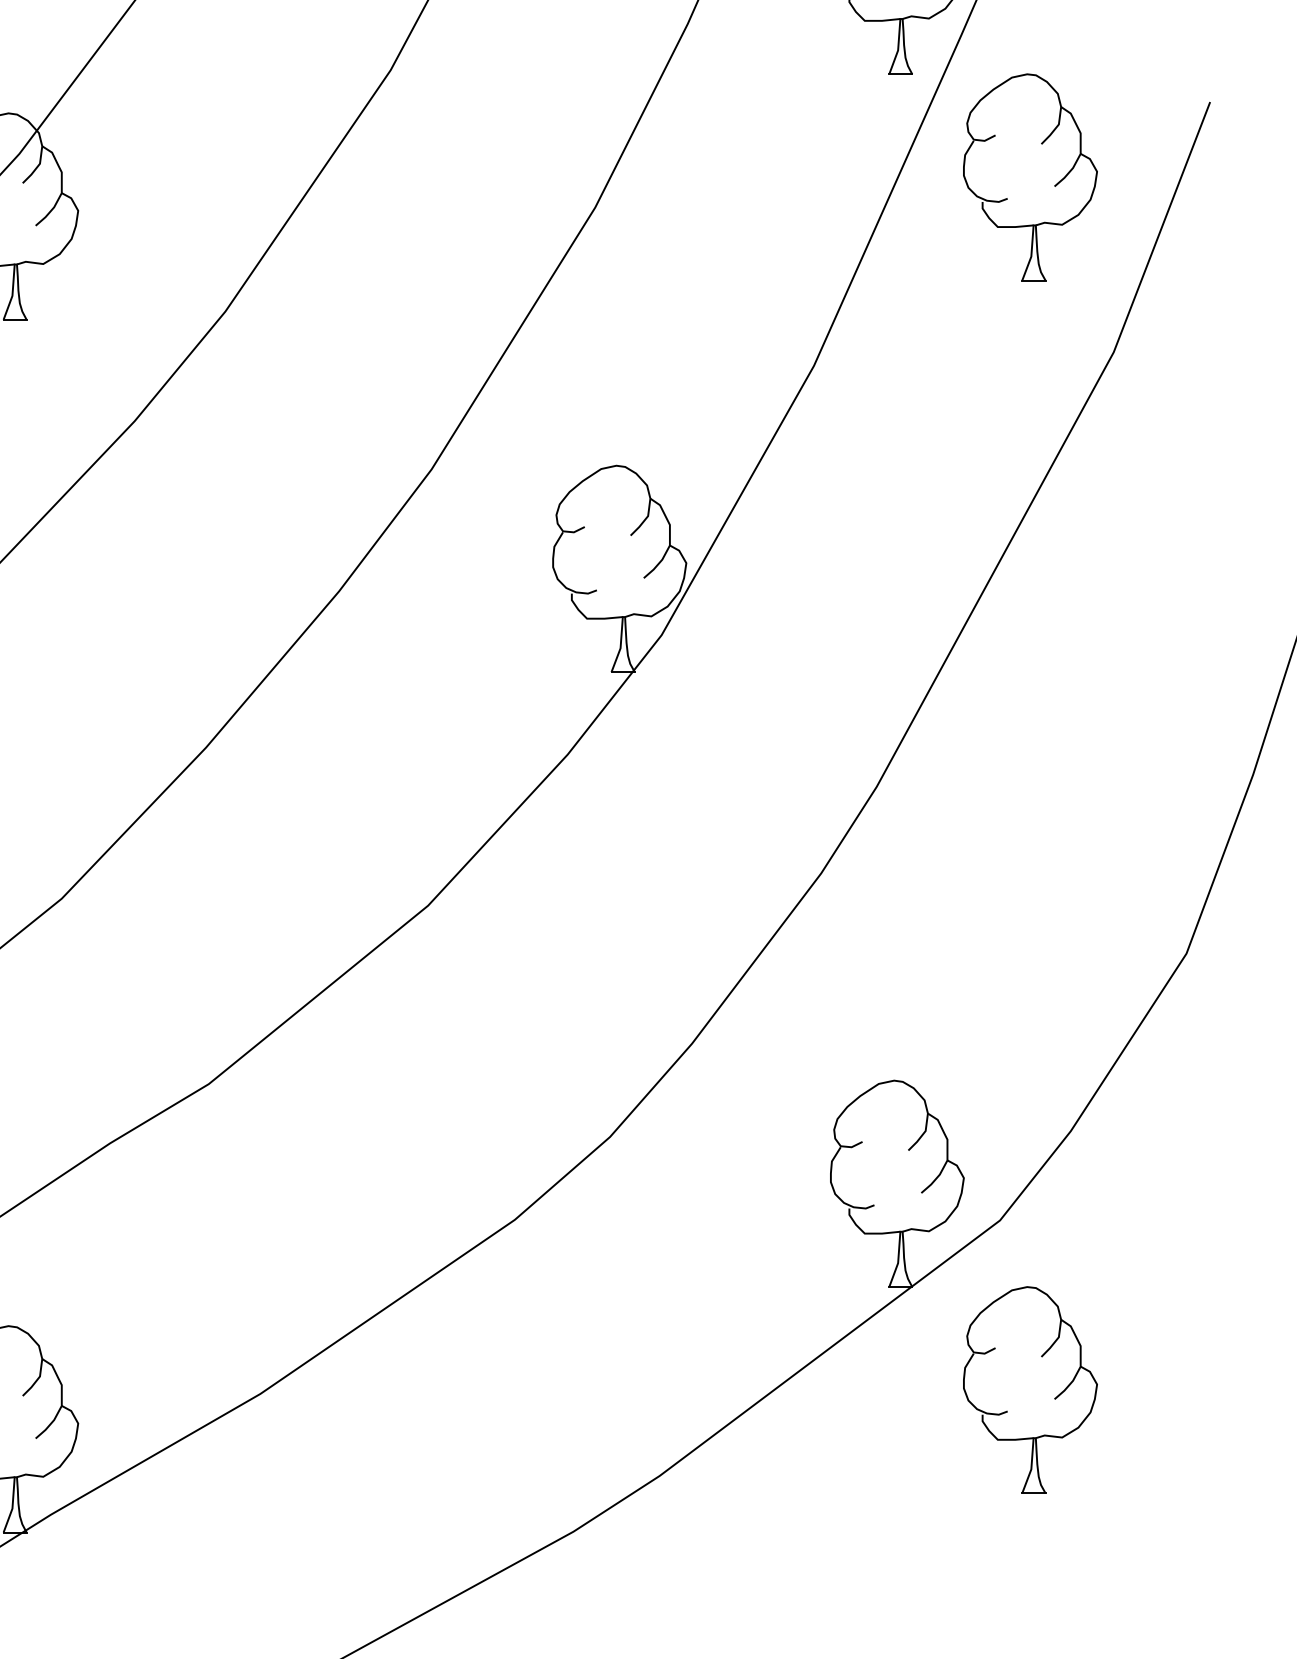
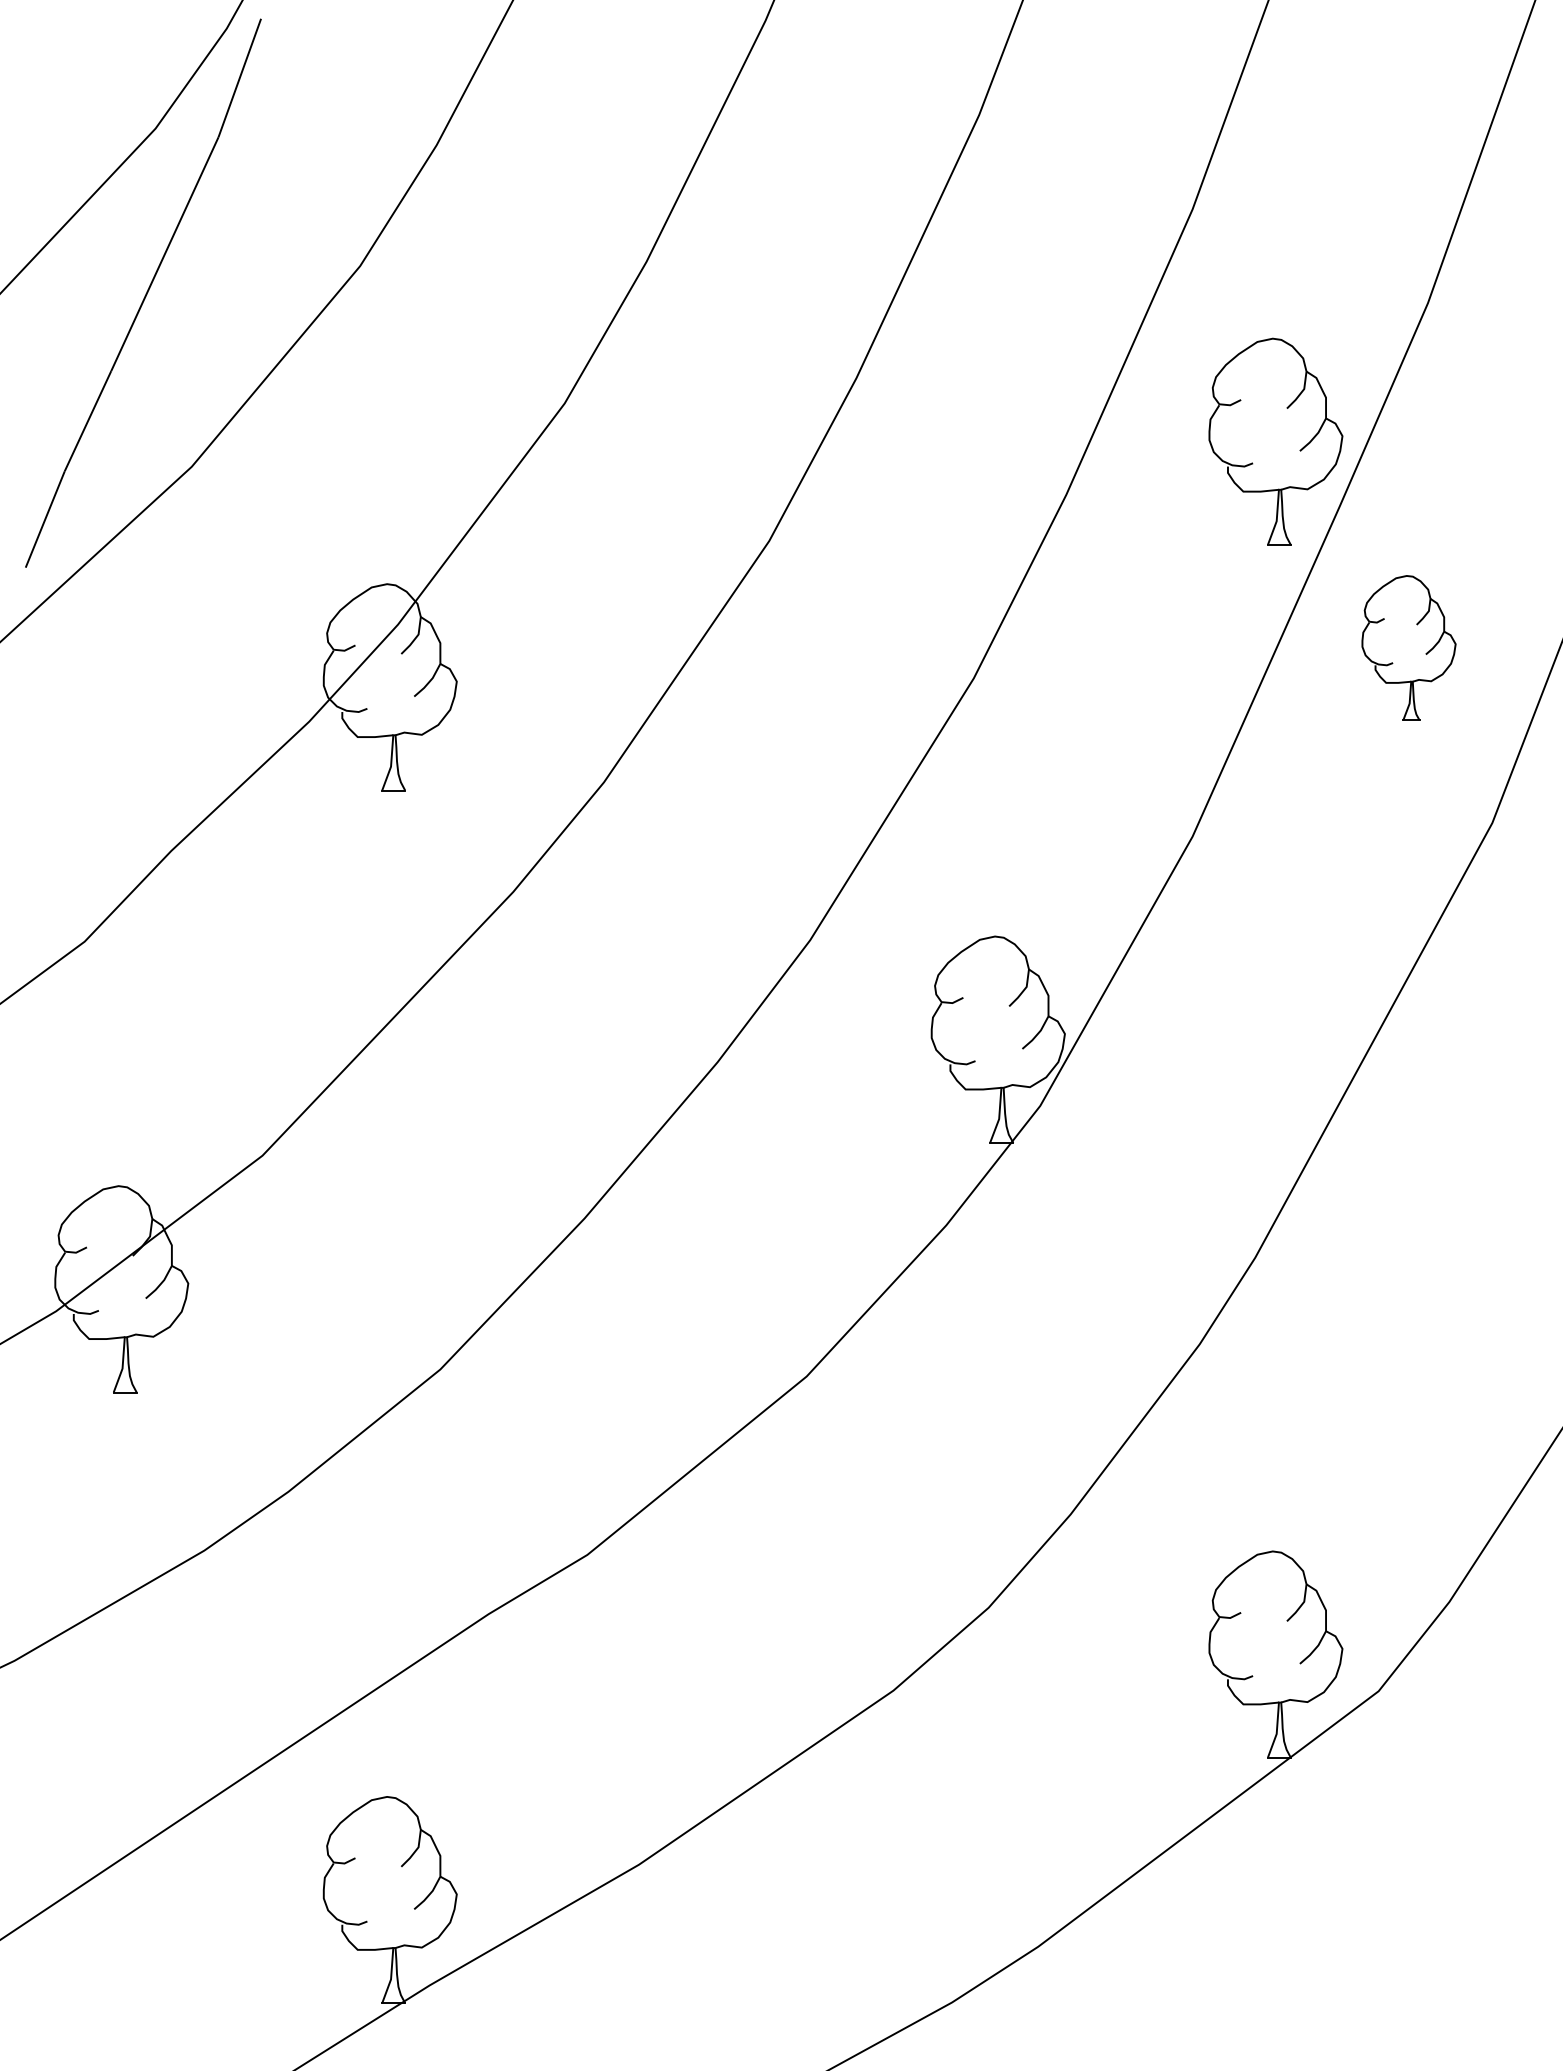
part: (1029, 176) -> (1408, 647), size x0.7
part: (1053, 1398) -> (1432, 1869), removed

